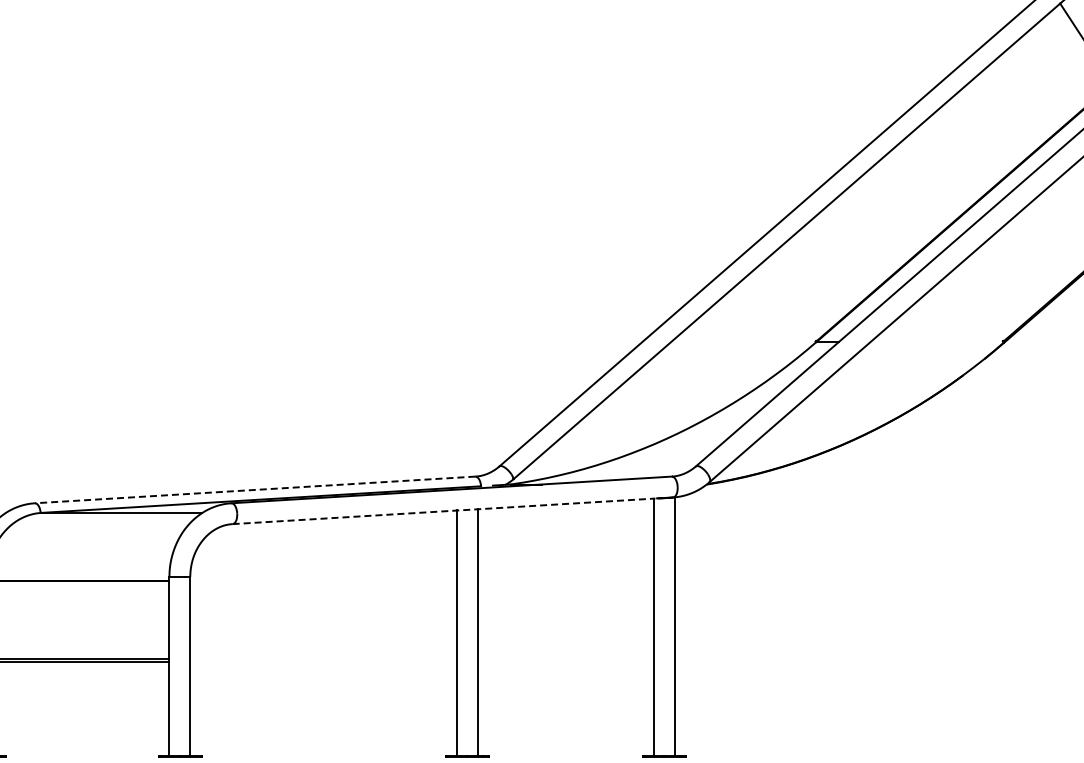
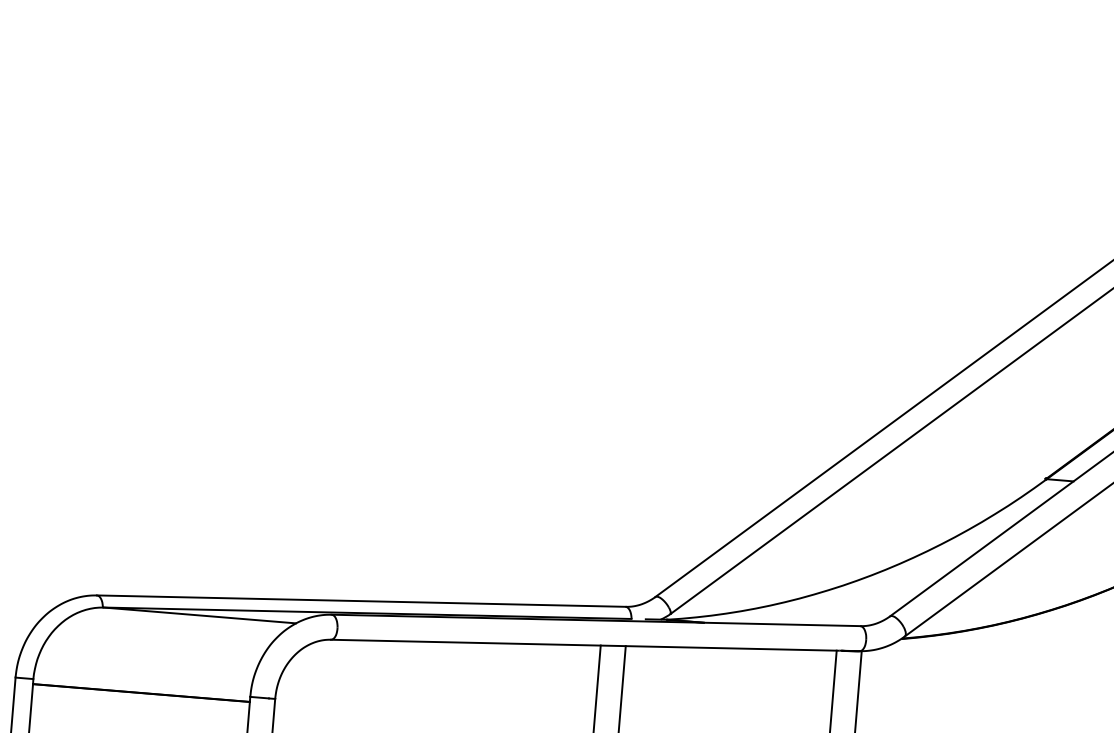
line: (255, 489) -> (361, 600), dashed -> solid
line: (444, 511) -> (585, 645), dashed -> solid

